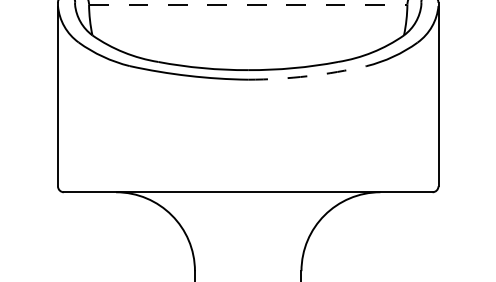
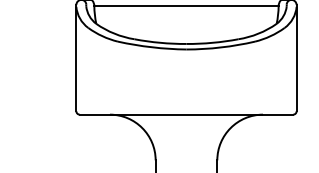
line: (248, 5) -> (186, 6), dashed -> solid
arc: (308, 76) -> (221, 47), dashed -> solid

